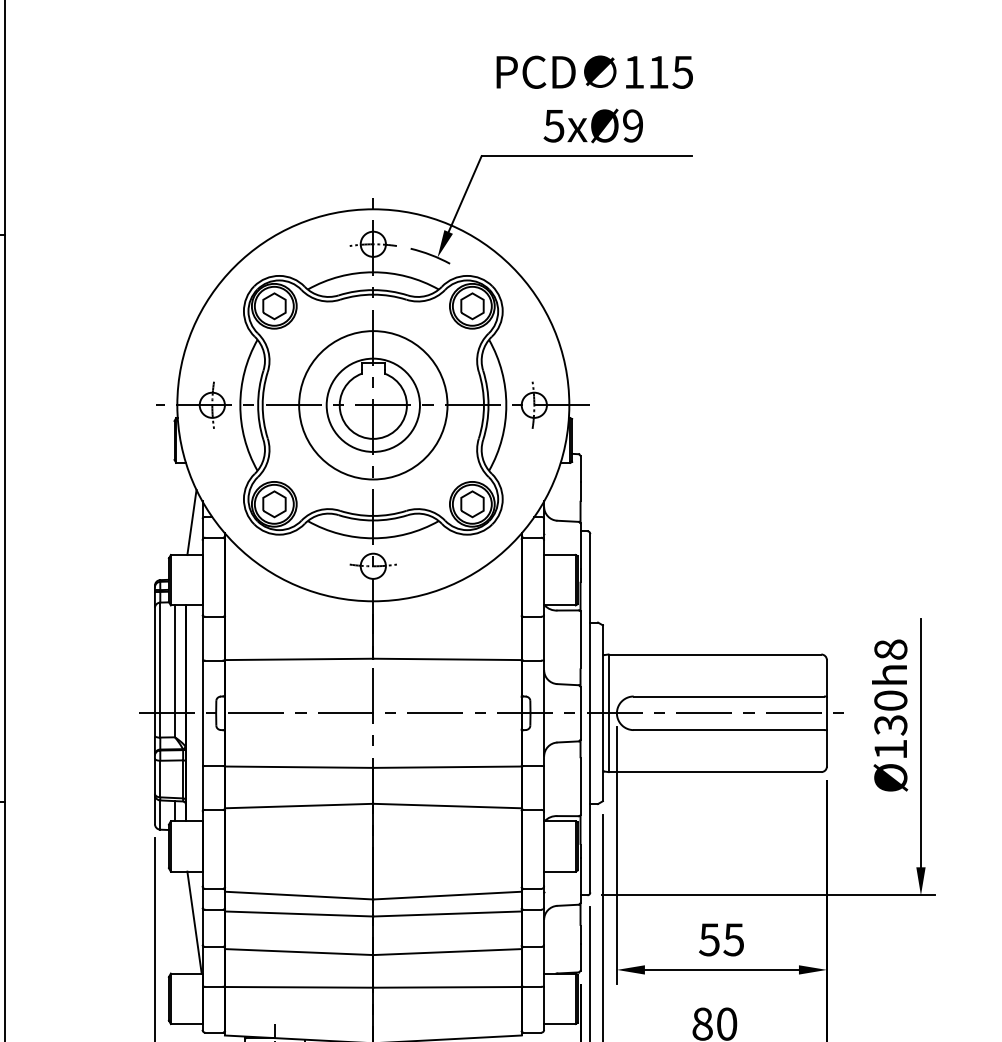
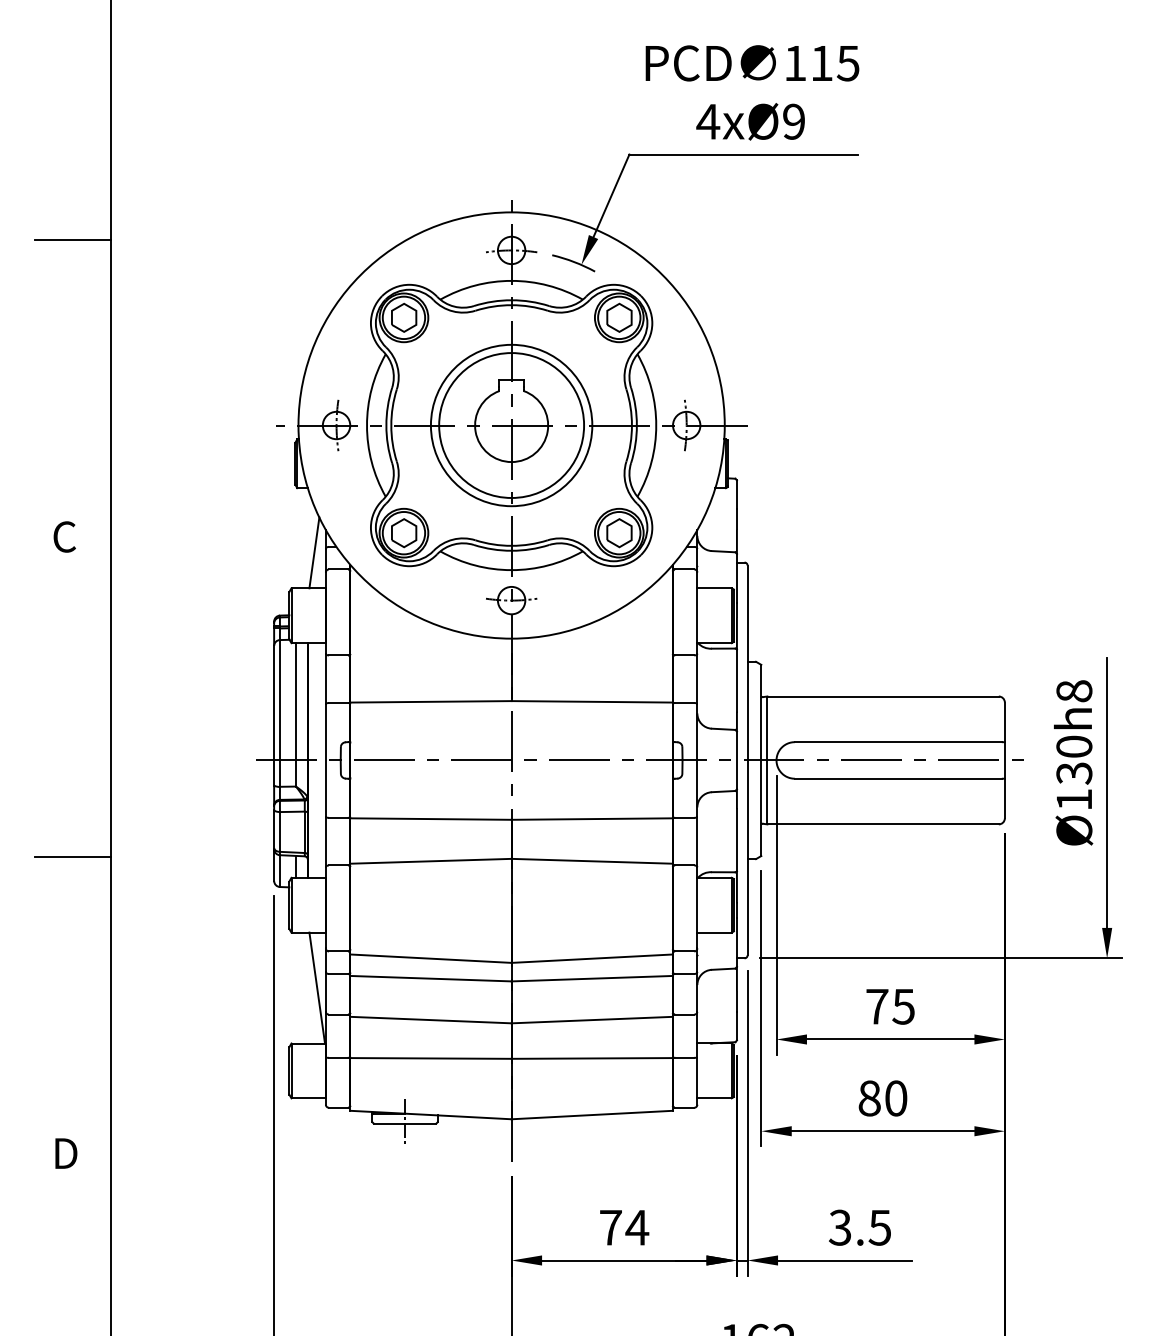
text: (554, 125) -> (708, 121), 5xØ9 -> 4xØ9
circle: (373, 405) -> (511, 425), size x1.43
text: (708, 939) -> (876, 1006), 55 -> 75

